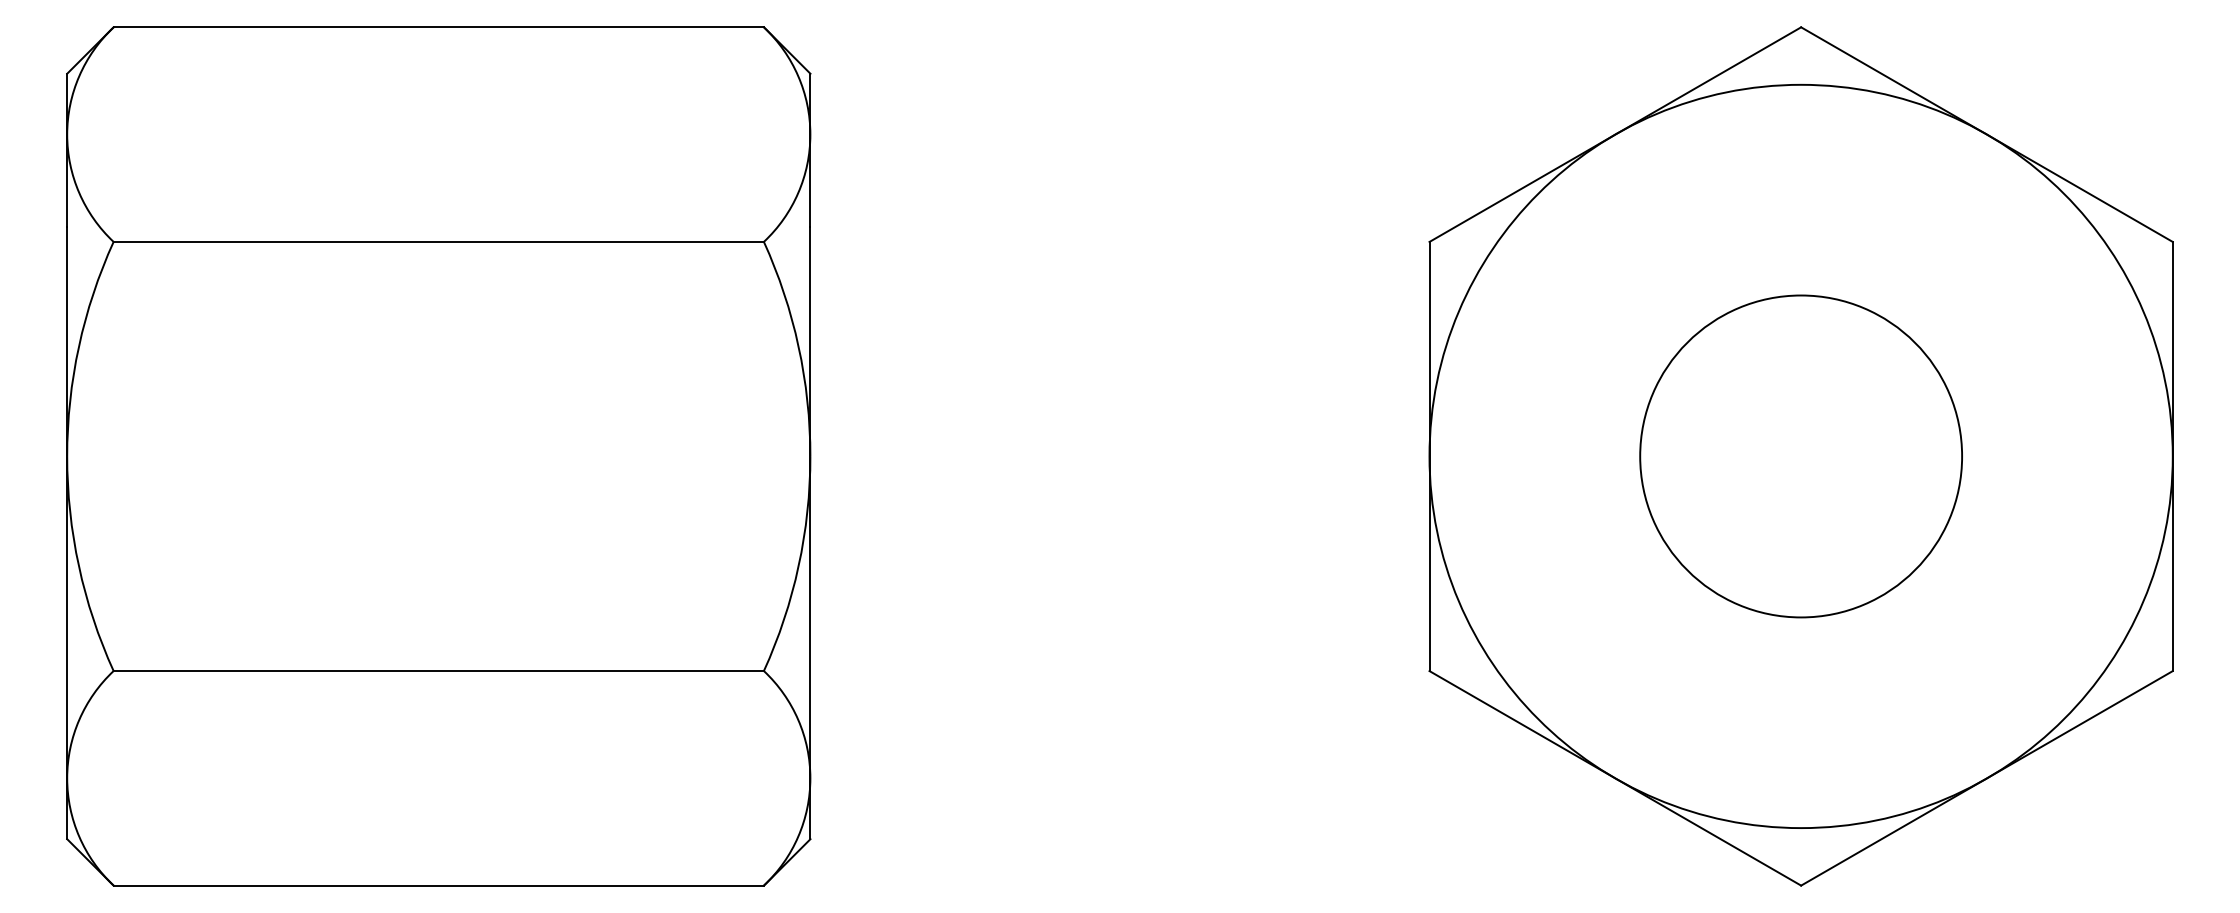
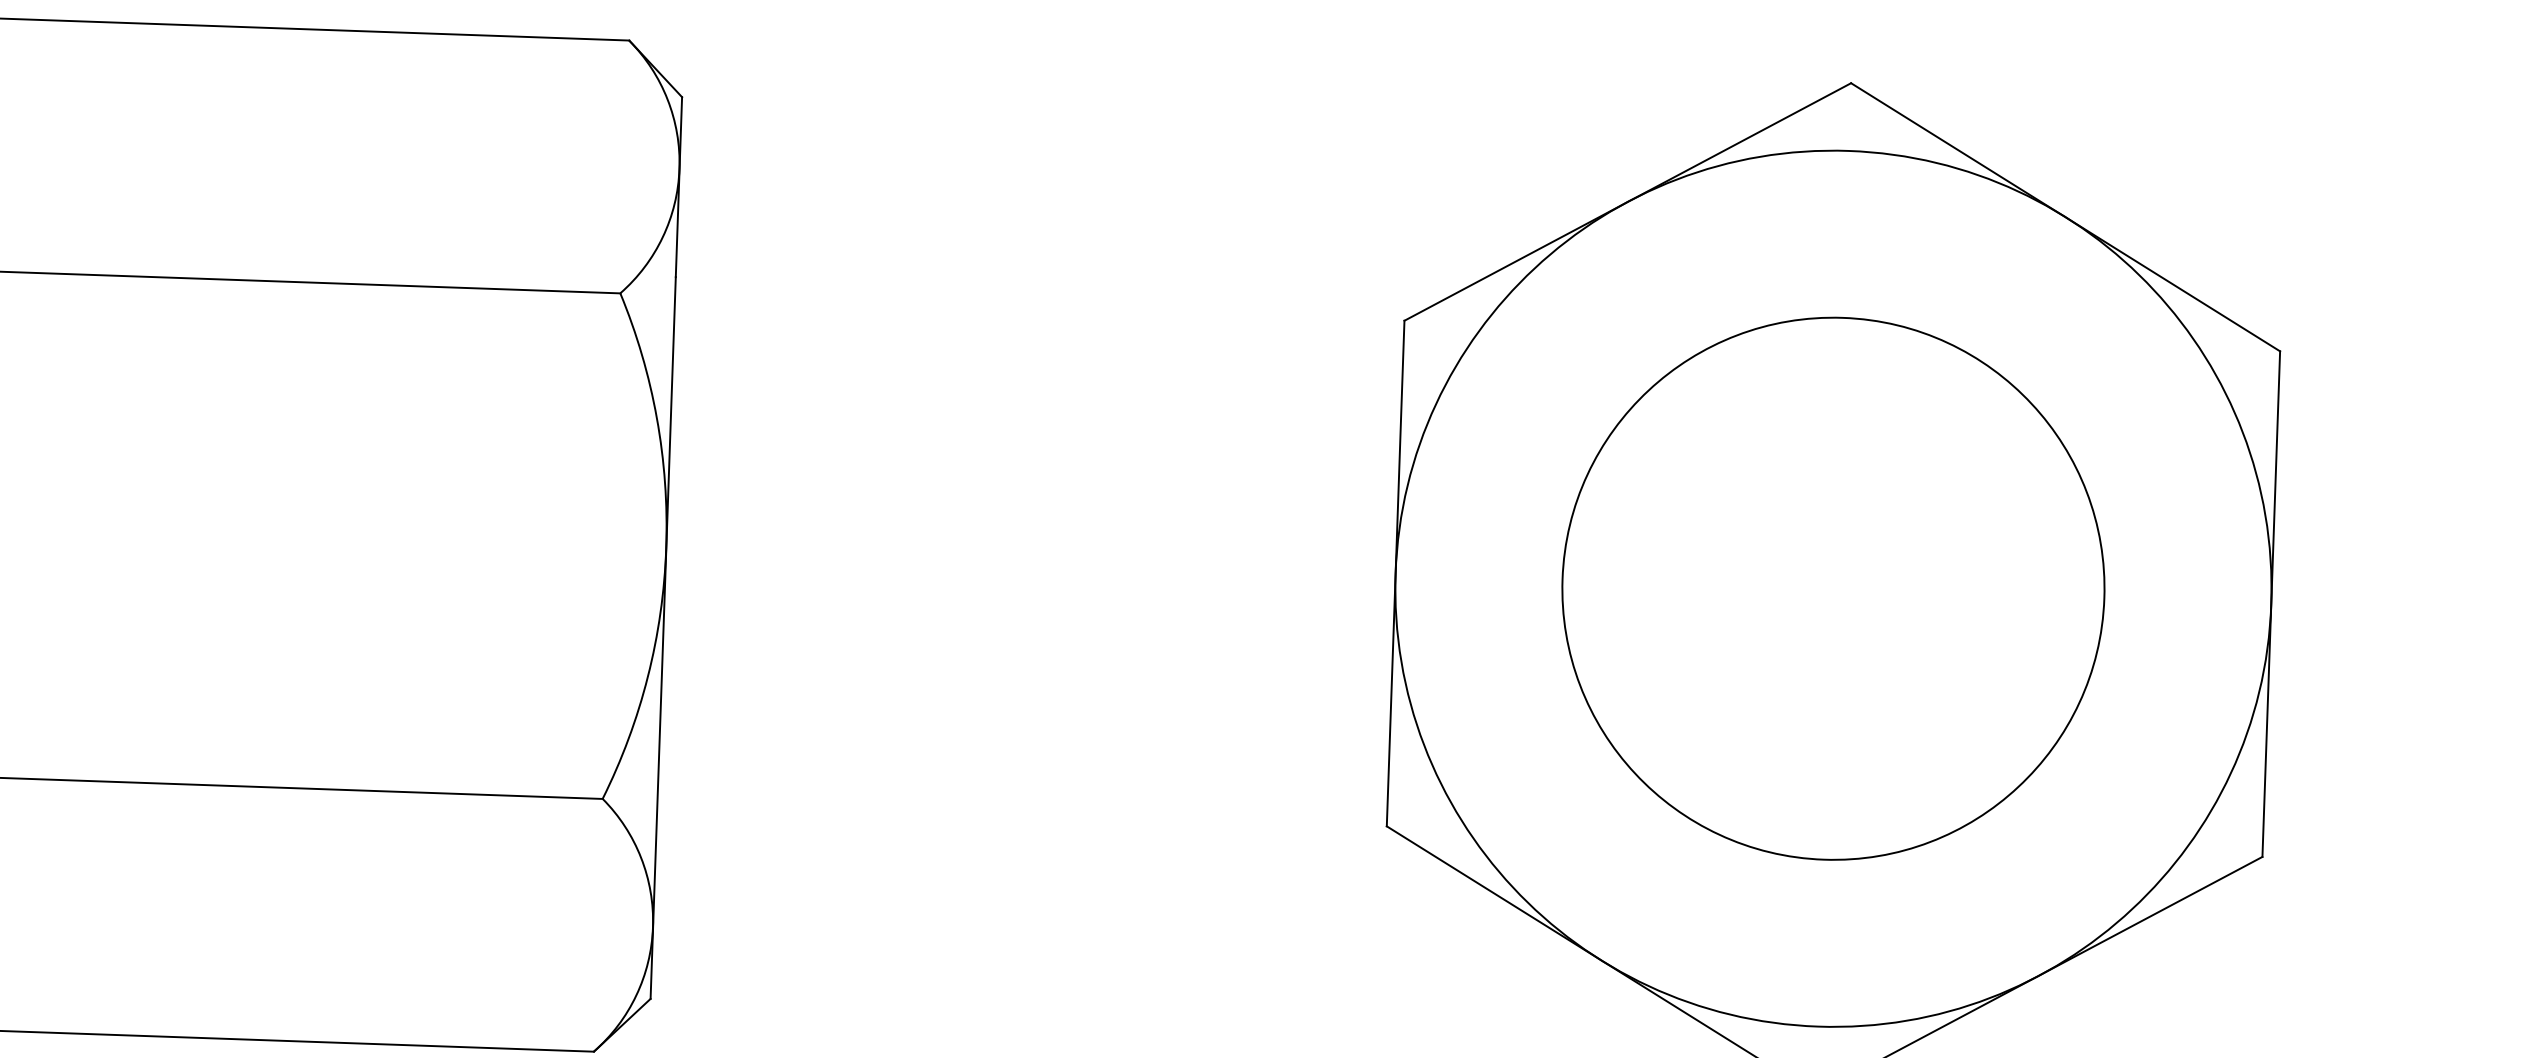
circle: (1801, 456) -> (1833, 588), size x1.43

